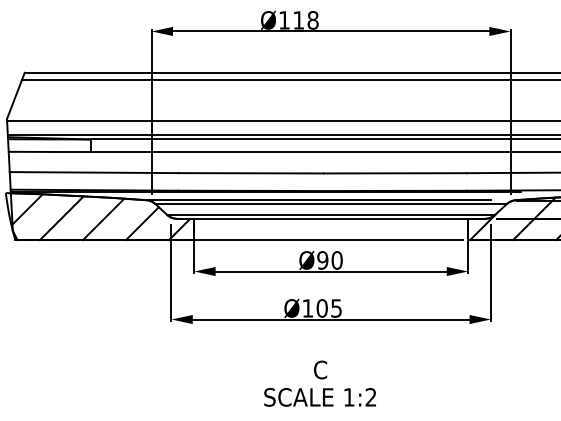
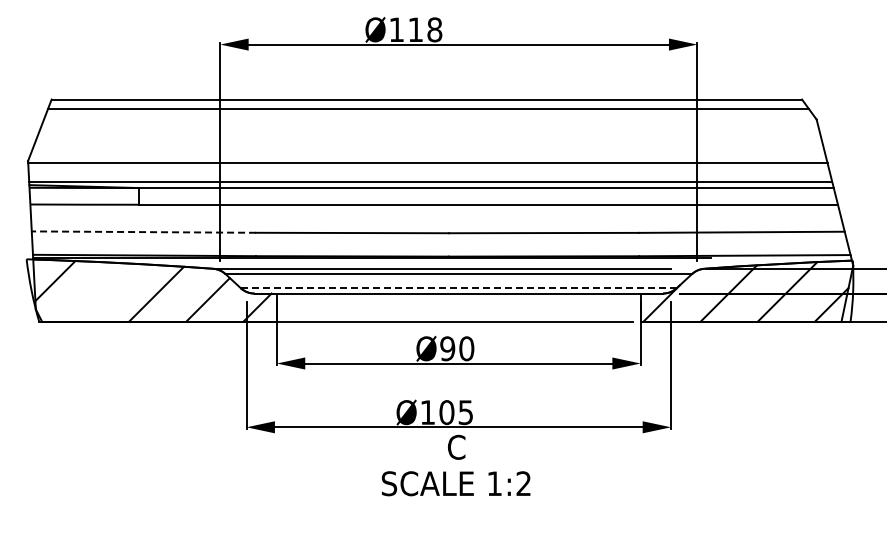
line: (93, 172) -> (143, 232), solid -> dashed
line: (330, 215) -> (458, 288), solid -> dashed
line: (61, 218) -> (100, 292), removed
text: (319, 383) -> (455, 465), moved

